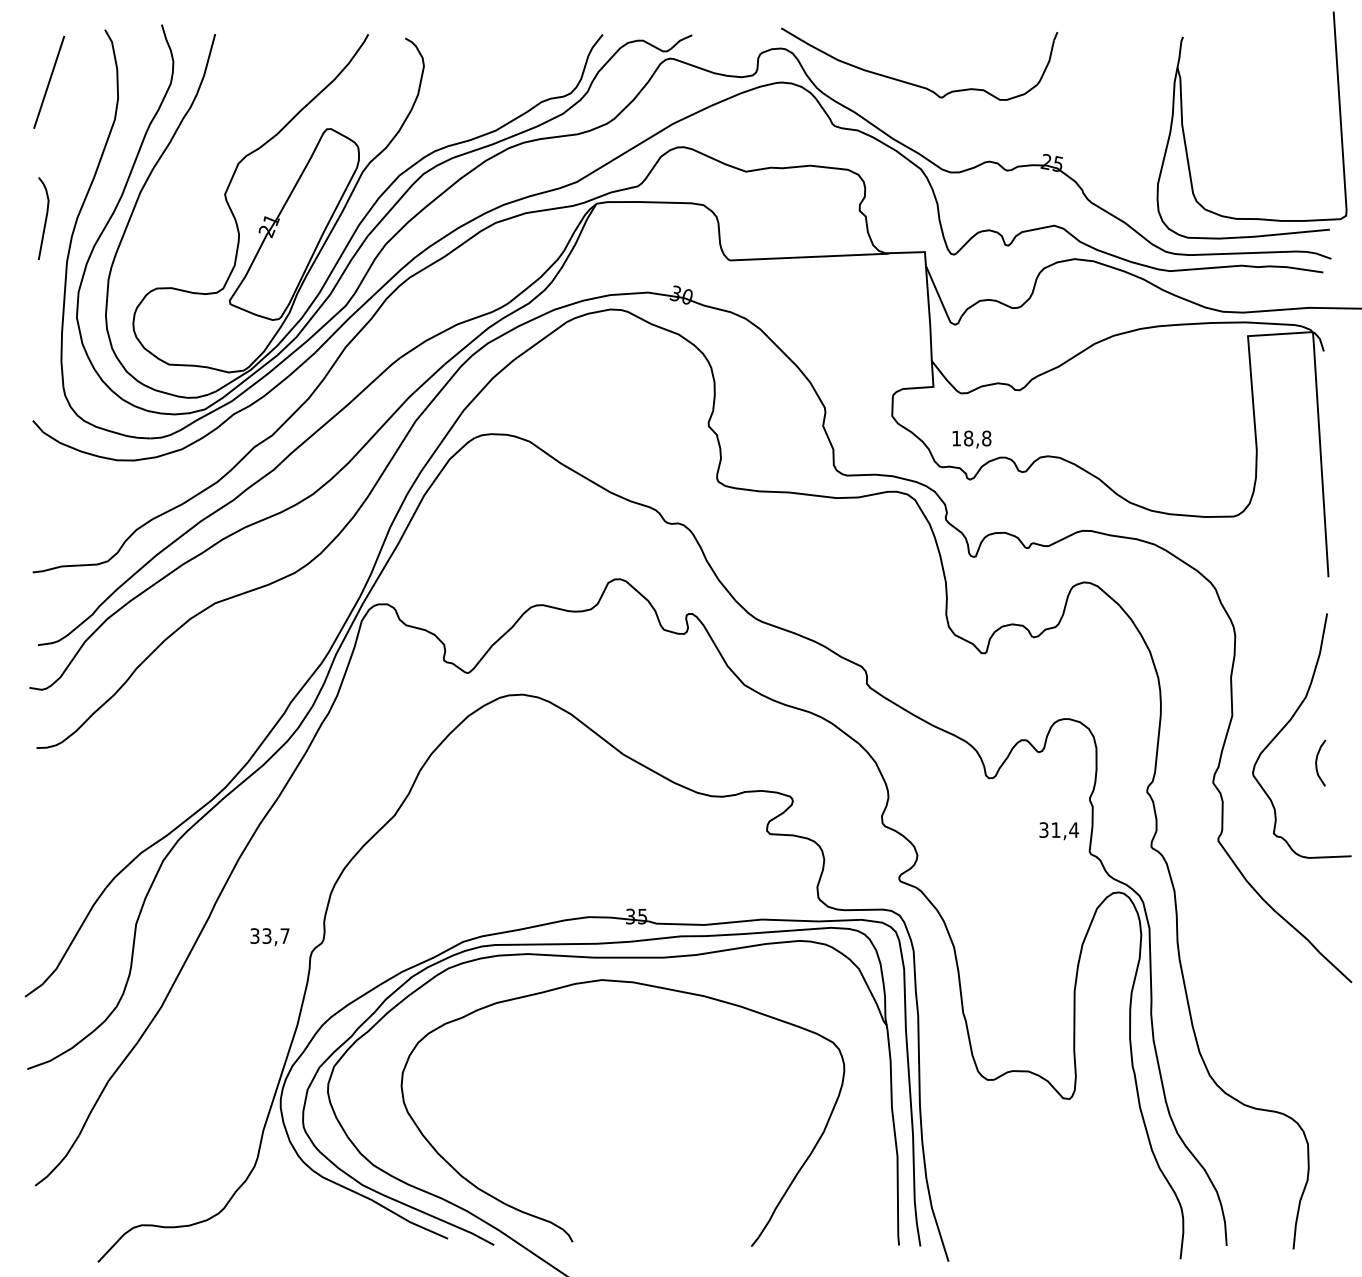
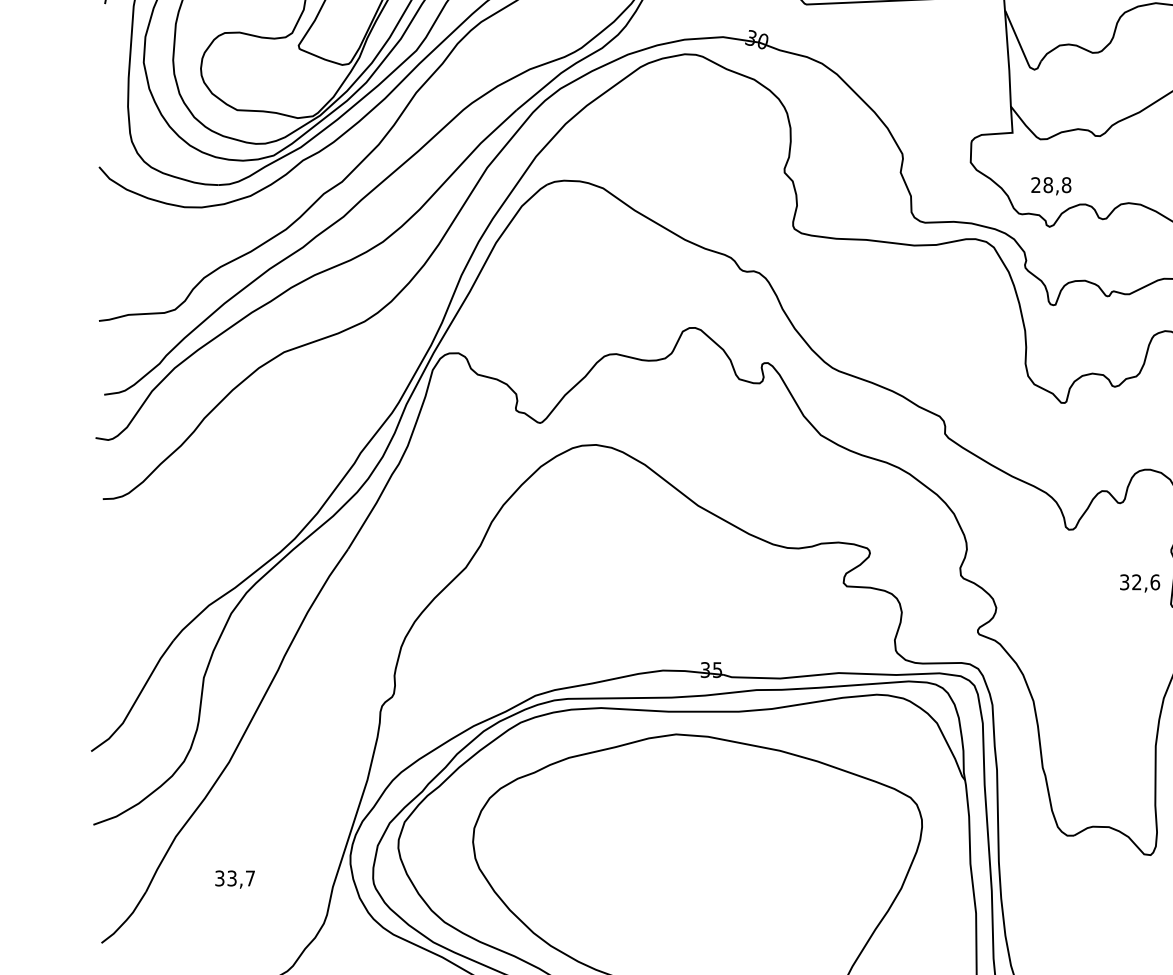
text: (956, 438) -> (1035, 185), 18,8 -> 28,8
text: (1065, 829) -> (1146, 581), 31,4 -> 32,6
text: (269, 937) -> (234, 879), moved

